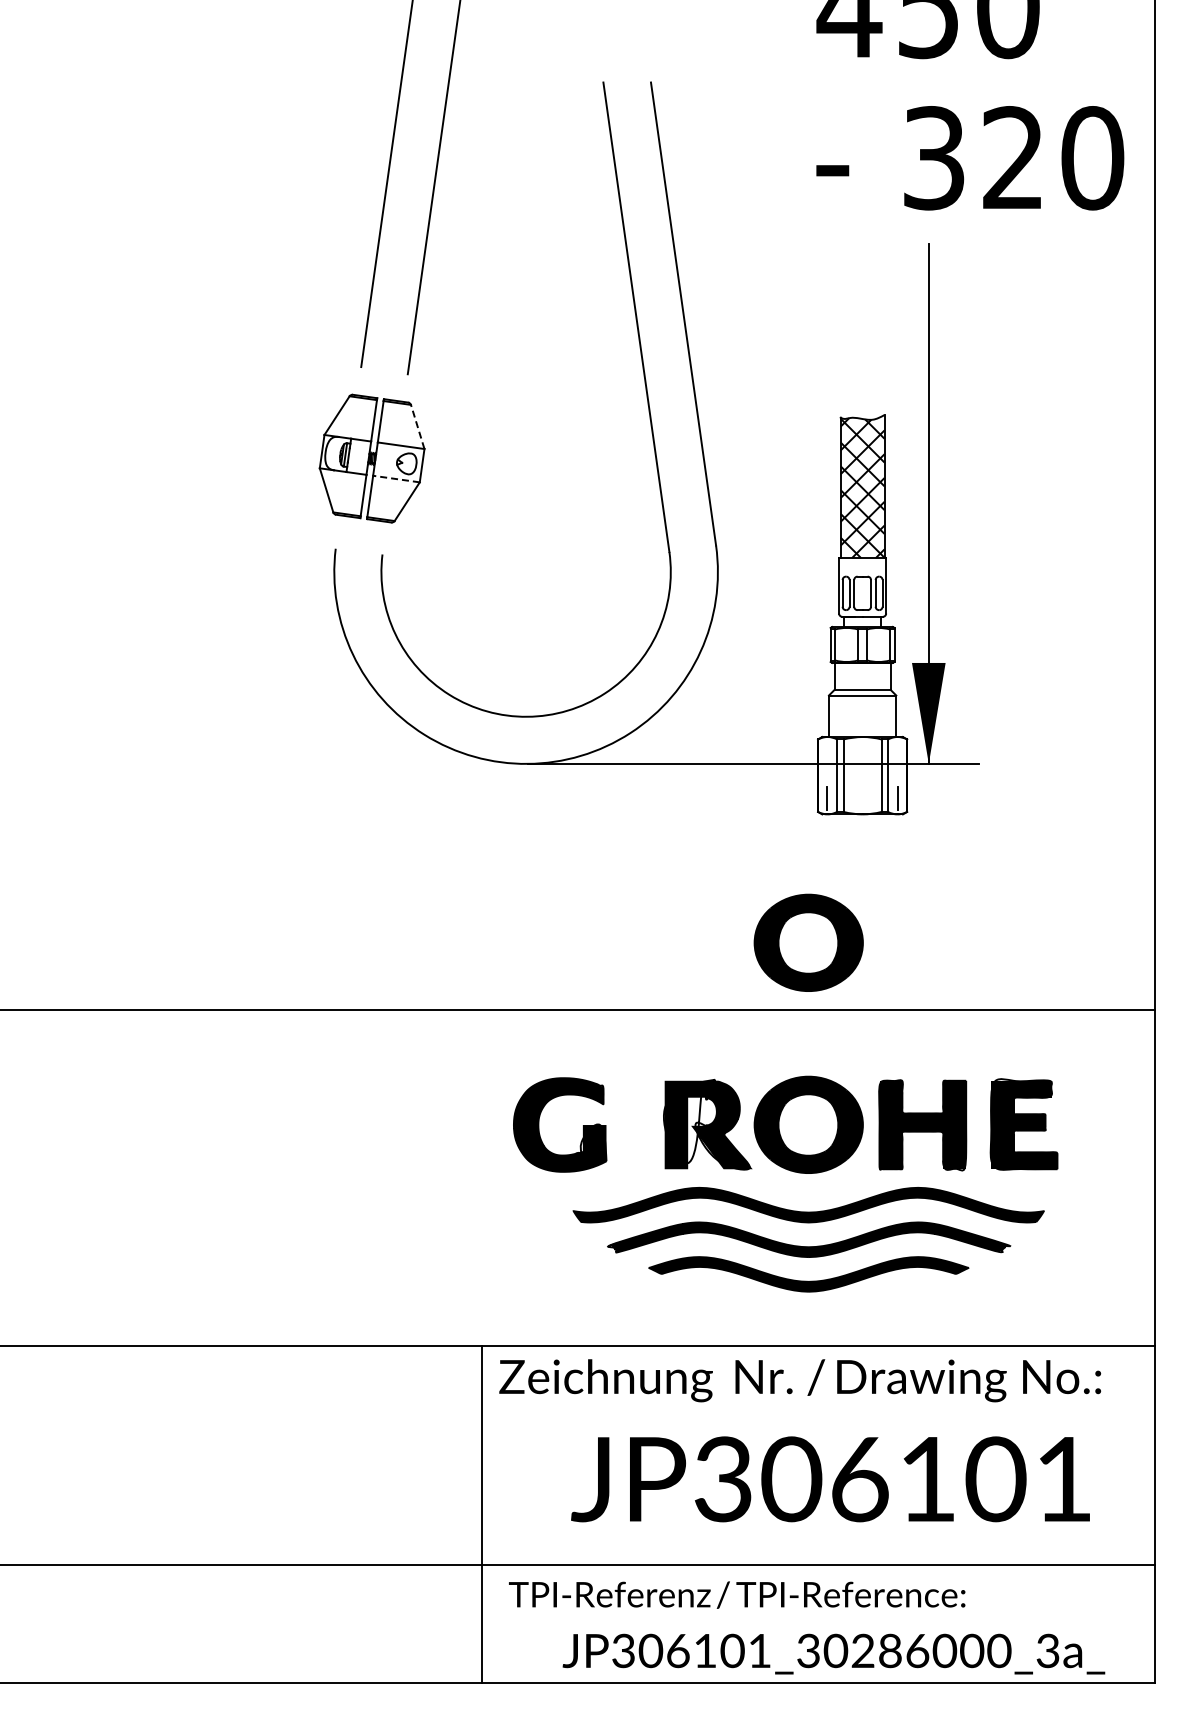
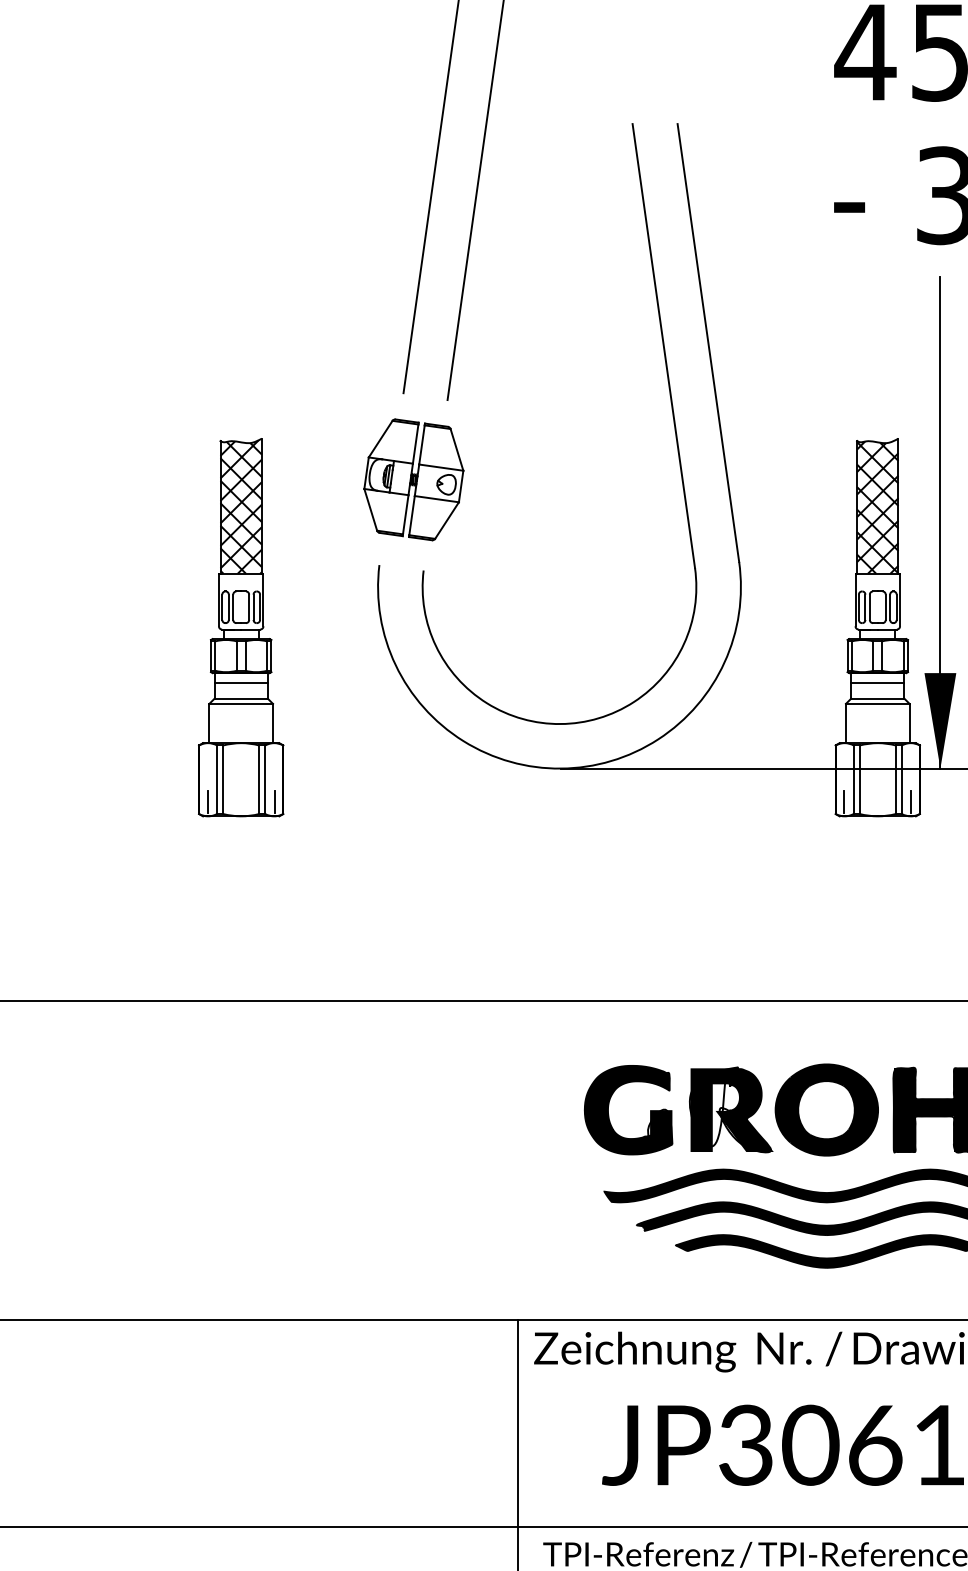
line: (417, 426) -> (456, 449), dashed -> solid
line: (396, 479) -> (436, 499), dashed -> solid
part: (189, 614) -> (241, 627), added
line: (862, 673) -> (877, 683), added
part: (808, 942) -> (826, 937), removed
part: (539, 1124) -> (609, 1109), moved

